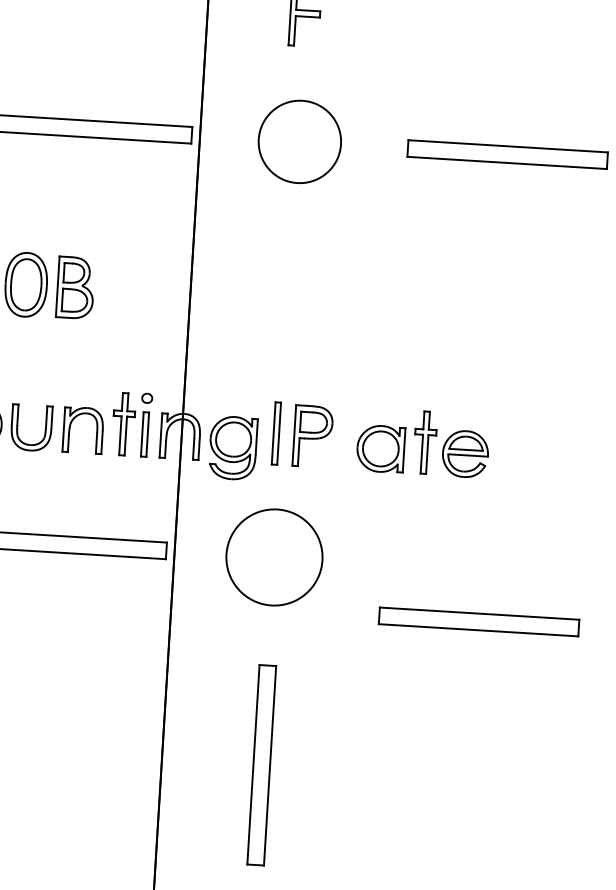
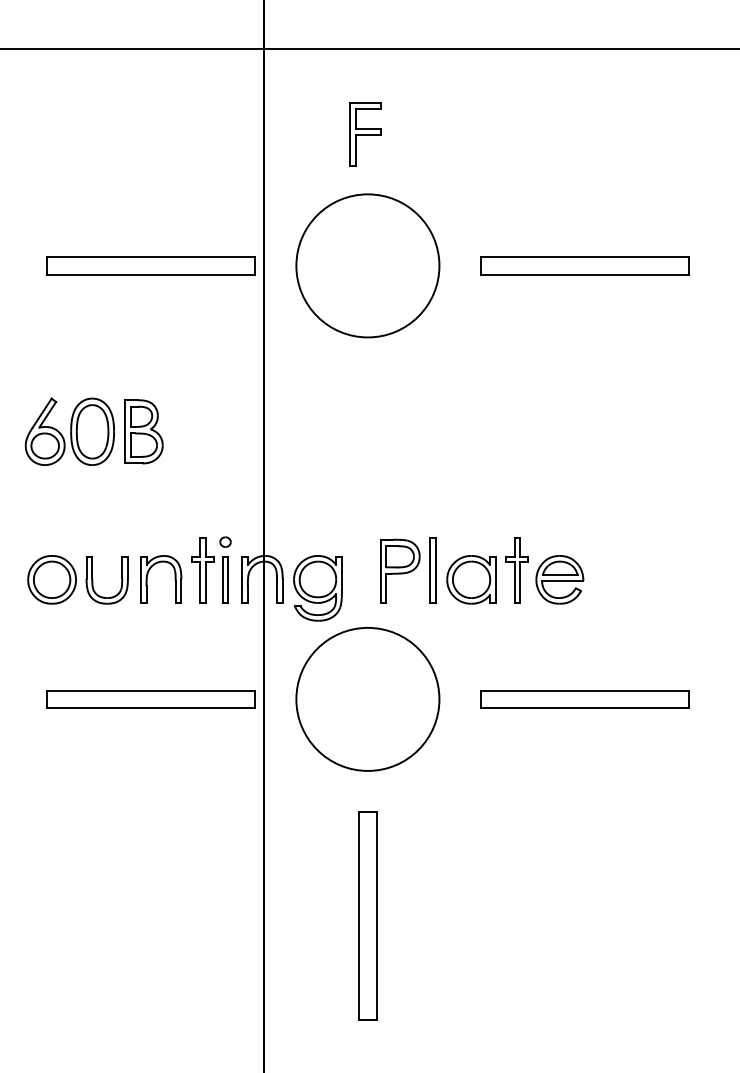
circle: (299, 141) -> (367, 265), size x1.67
part: (275, 433) -> (432, 570), moved
circle: (274, 556) -> (367, 698), size x1.43
part: (478, 622) -> (584, 699), moved

